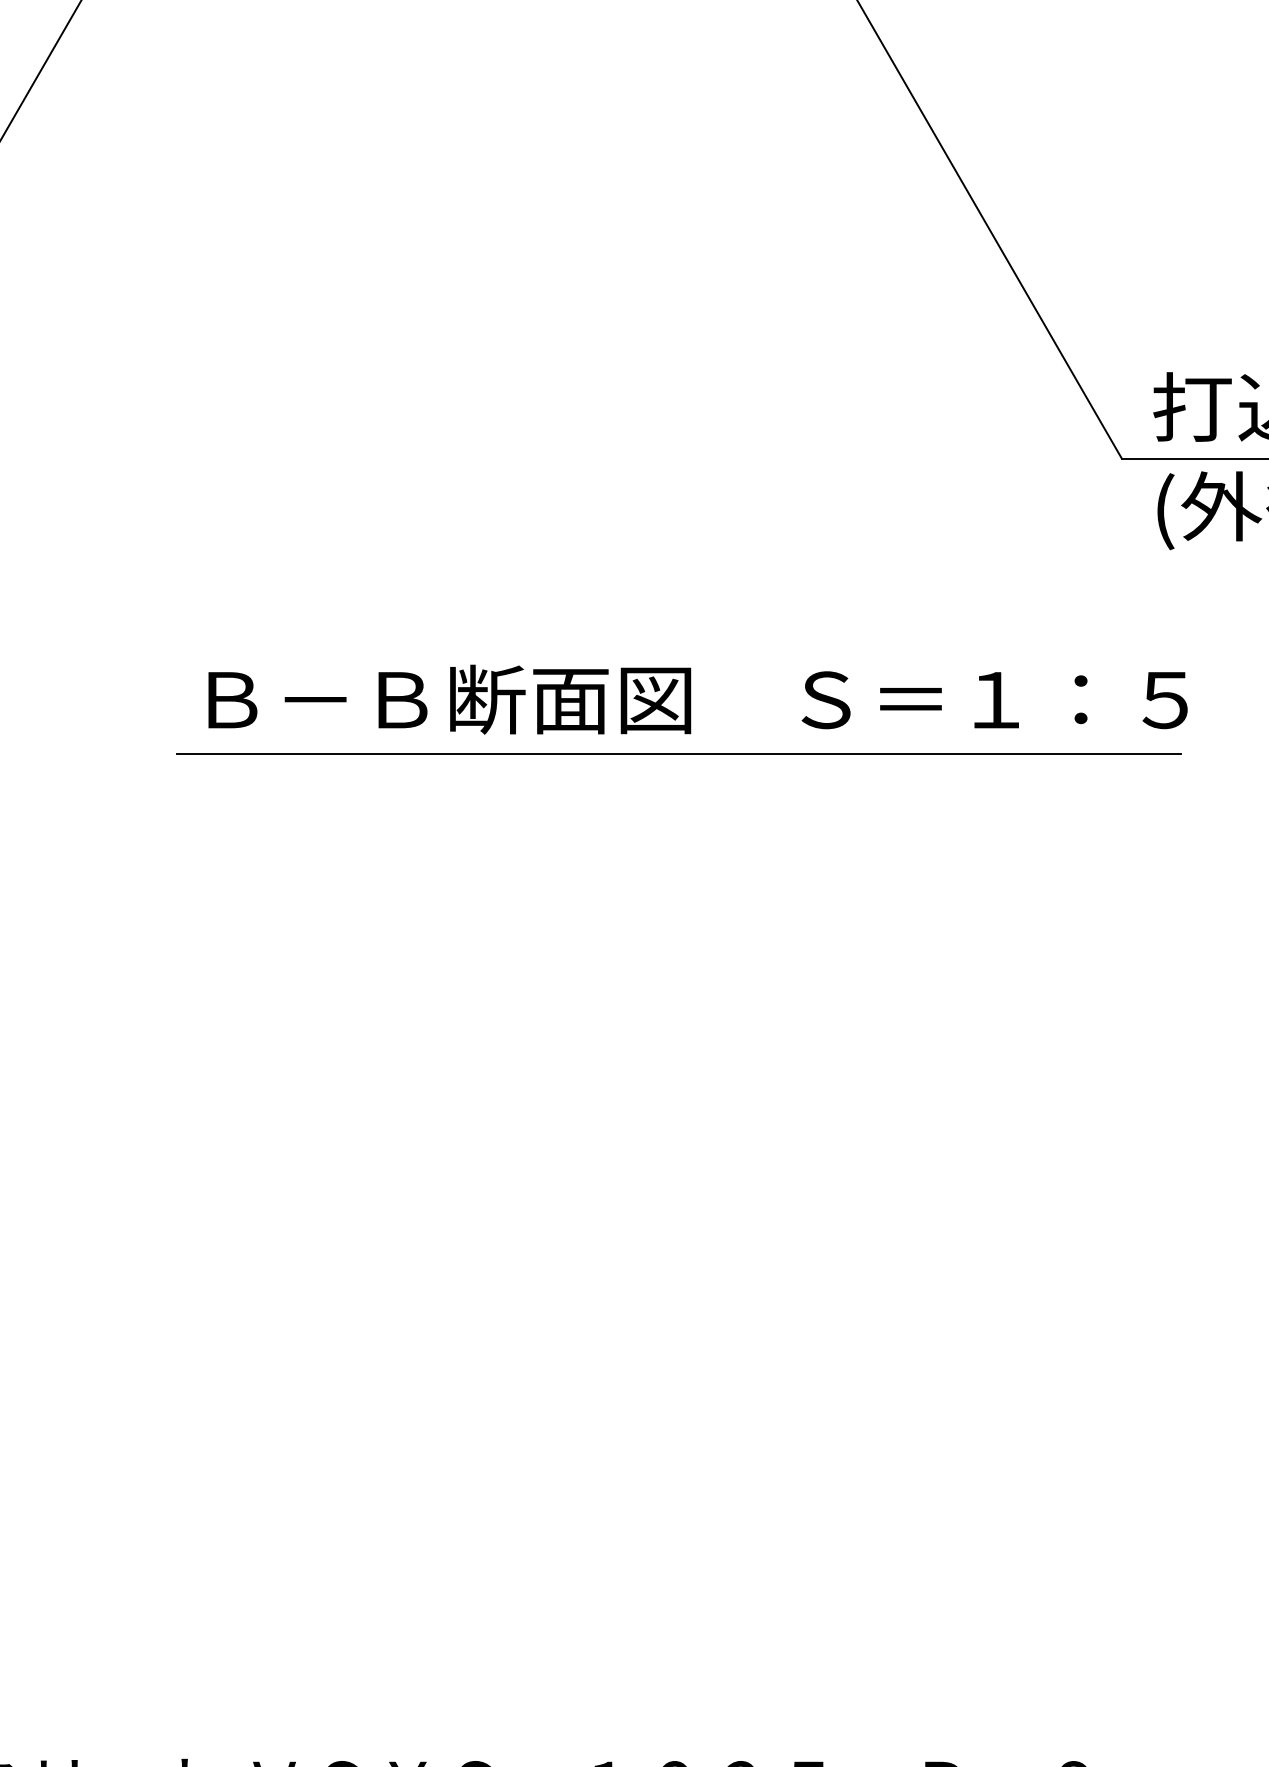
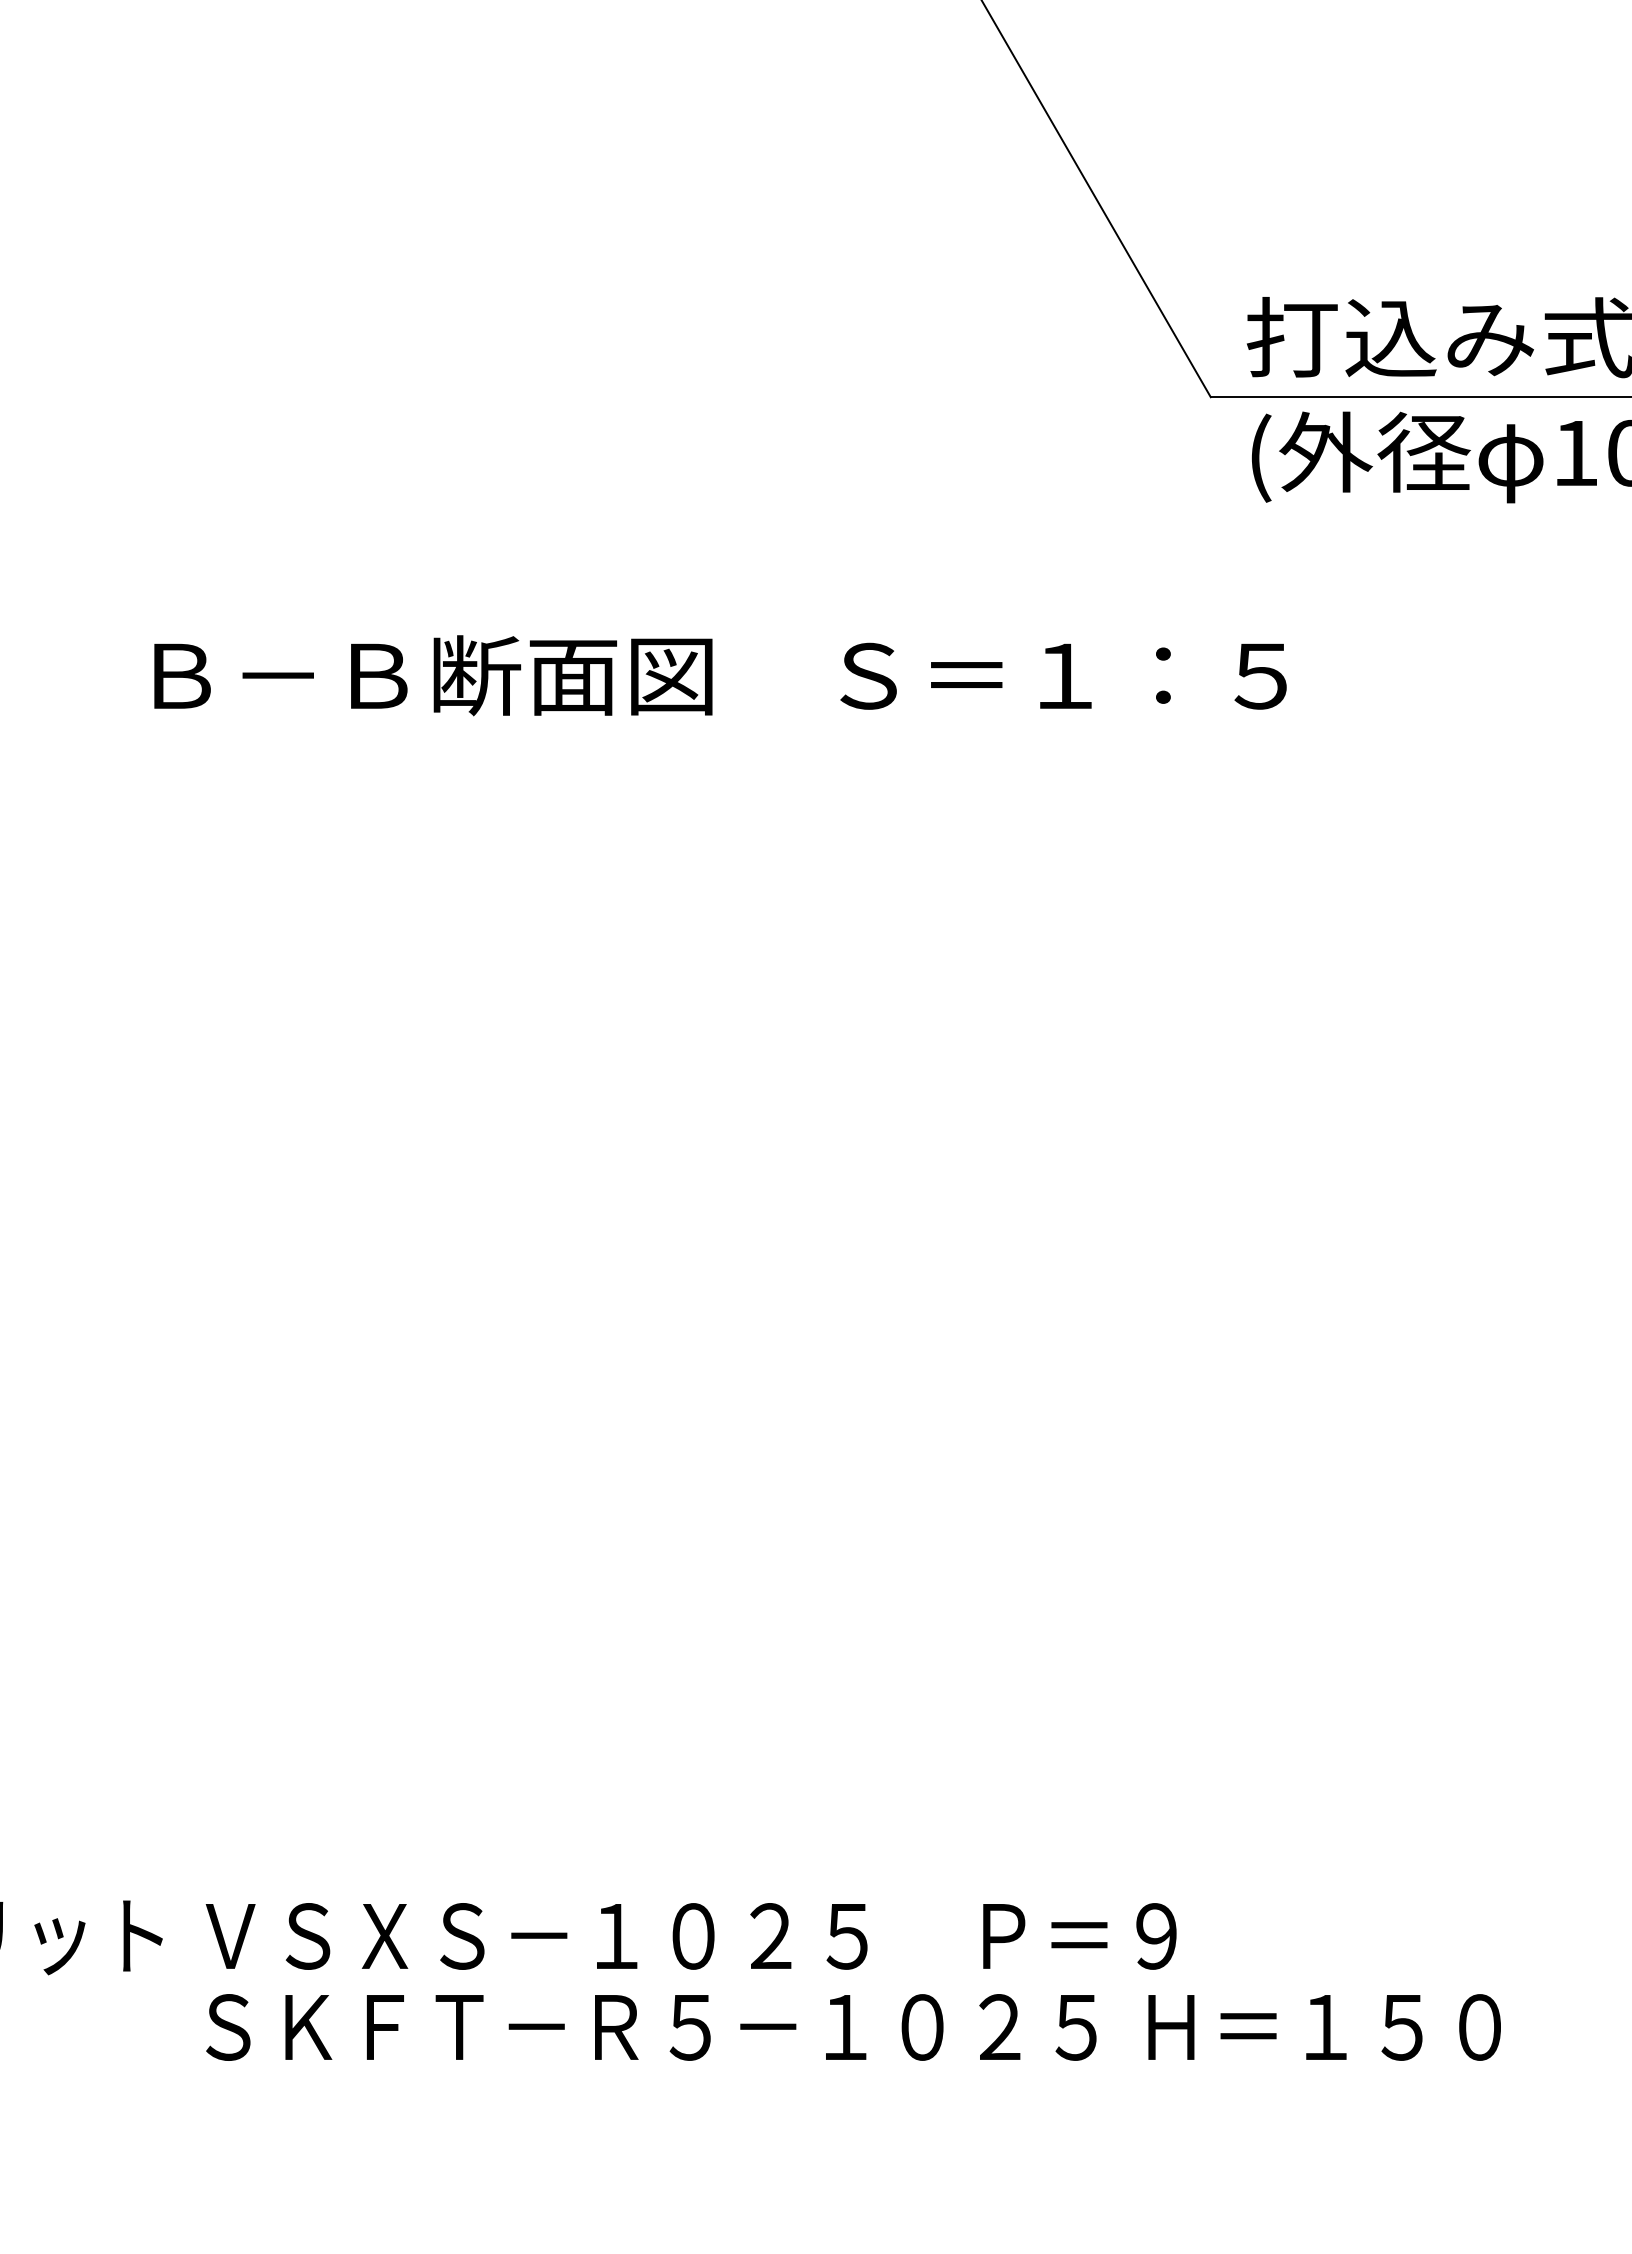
line: (678, 754) -> (697, 738), removed

